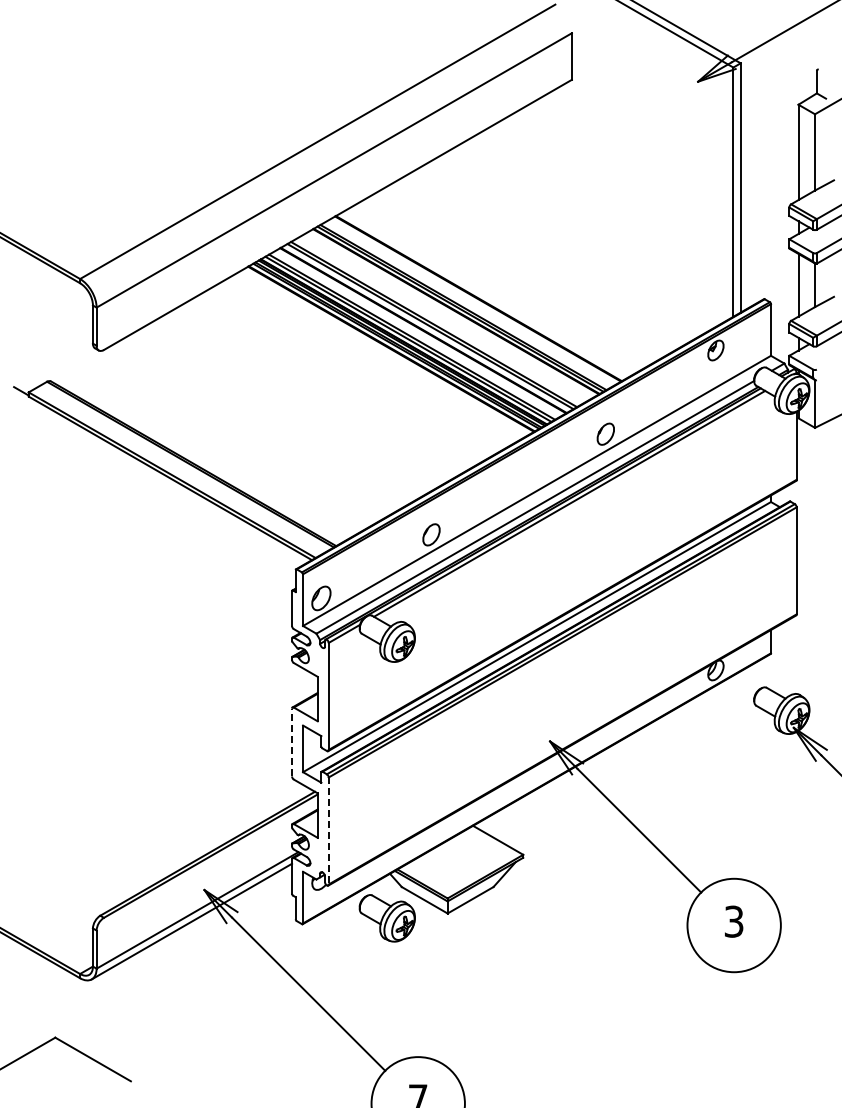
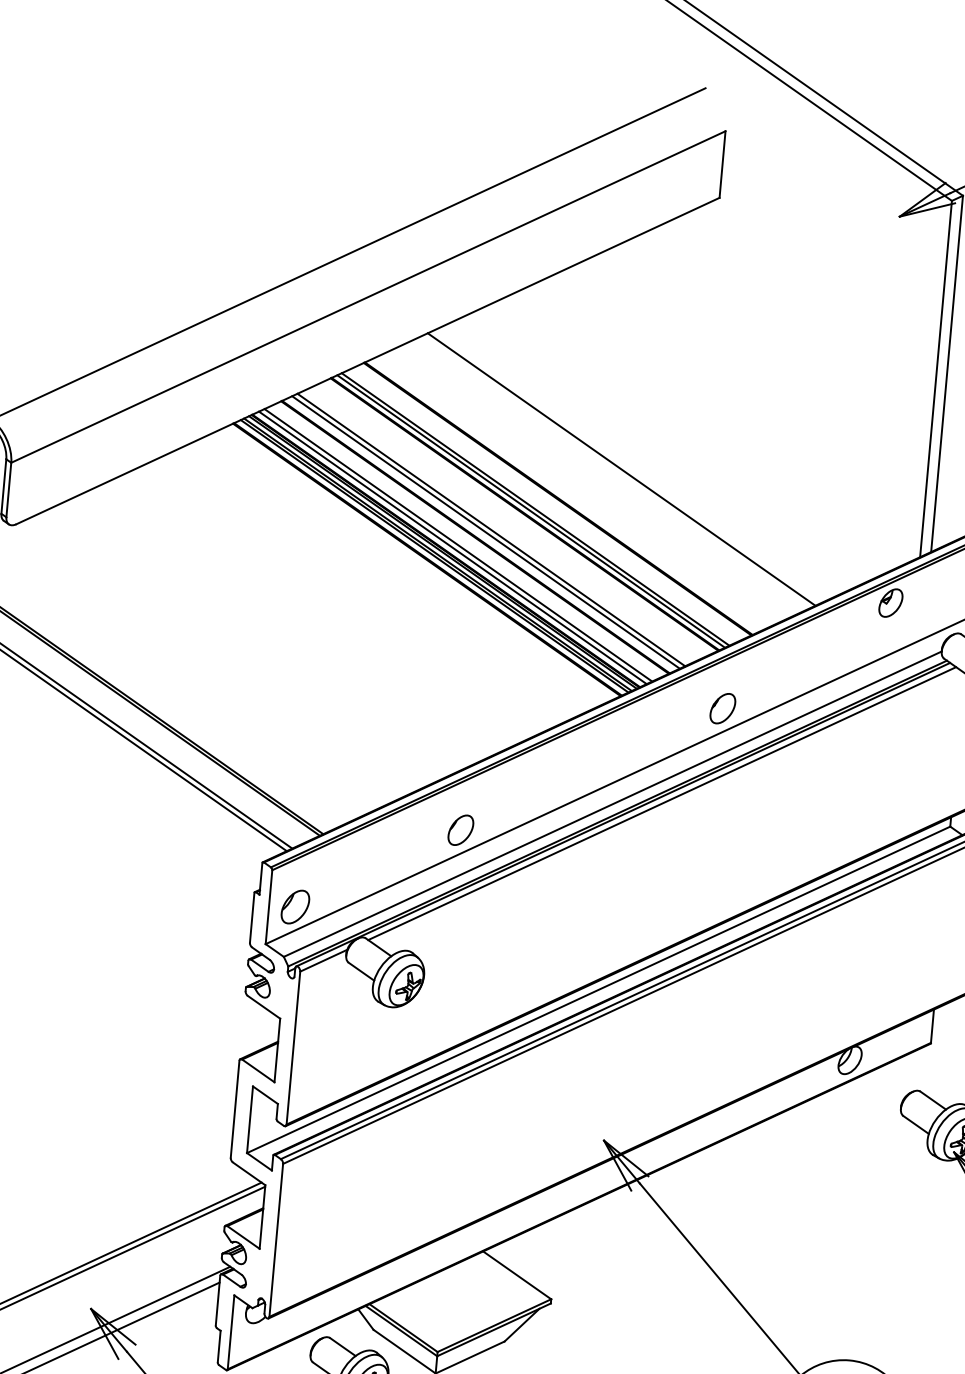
line: (520, 274) -> (621, 469), added
line: (292, 742) -> (235, 1109), dashed -> solid
line: (328, 830) -> (275, 1239), dashed -> solid

